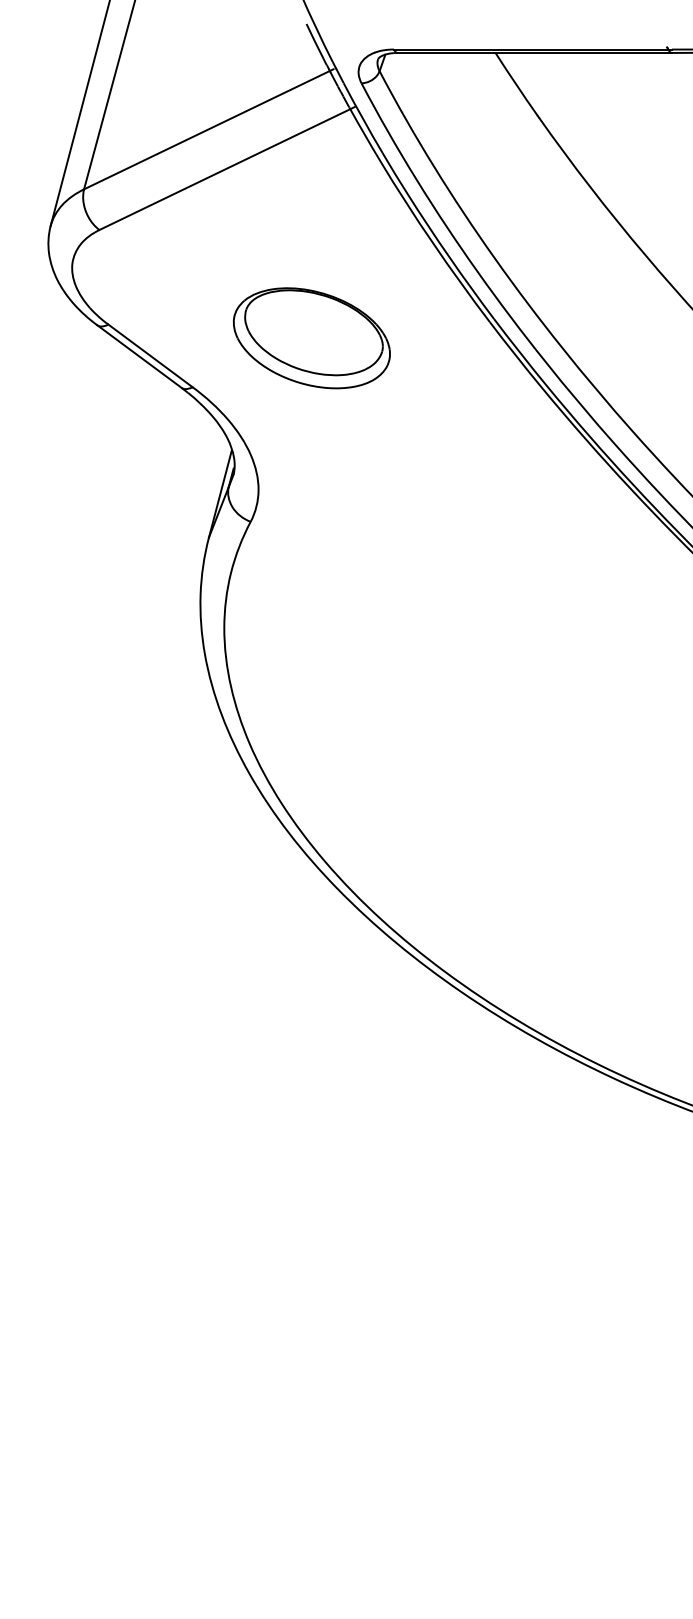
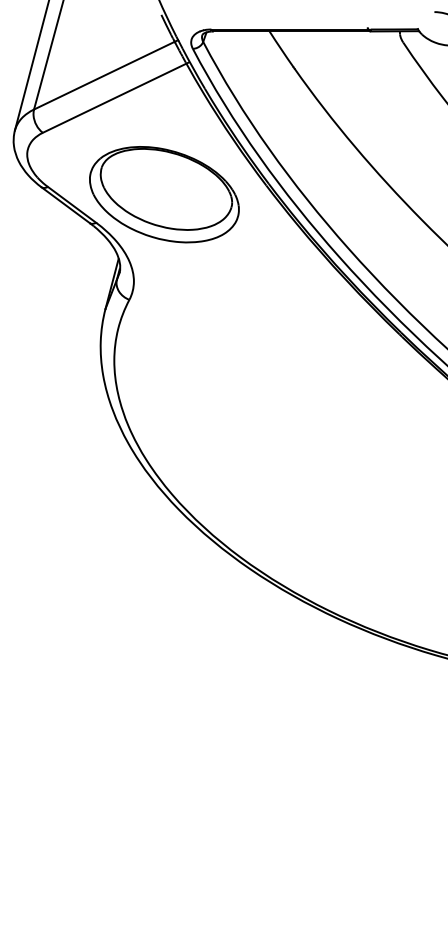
part: (311, 337) -> (164, 194), size x1.67

